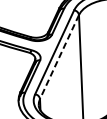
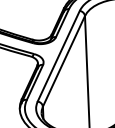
line: (59, 57) -> (63, 61), dashed -> solid

